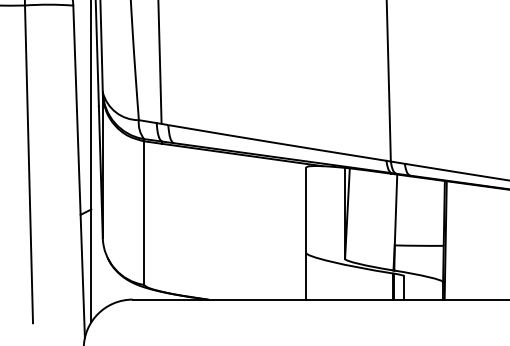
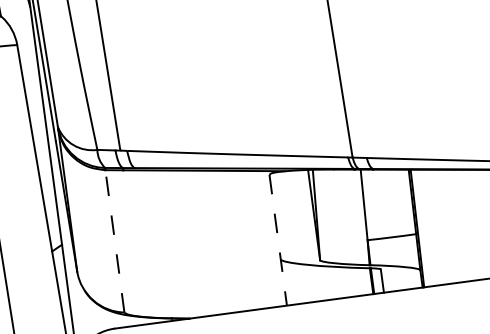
line: (144, 213) -> (115, 241), solid -> dashed
line: (306, 233) -> (278, 240), solid -> dashed

